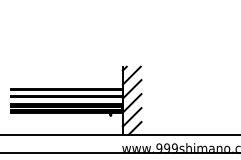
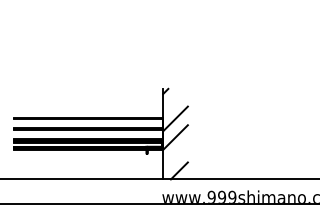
line: (131, 75) -> (174, 100), removed
line: (132, 116) -> (175, 155), removed

